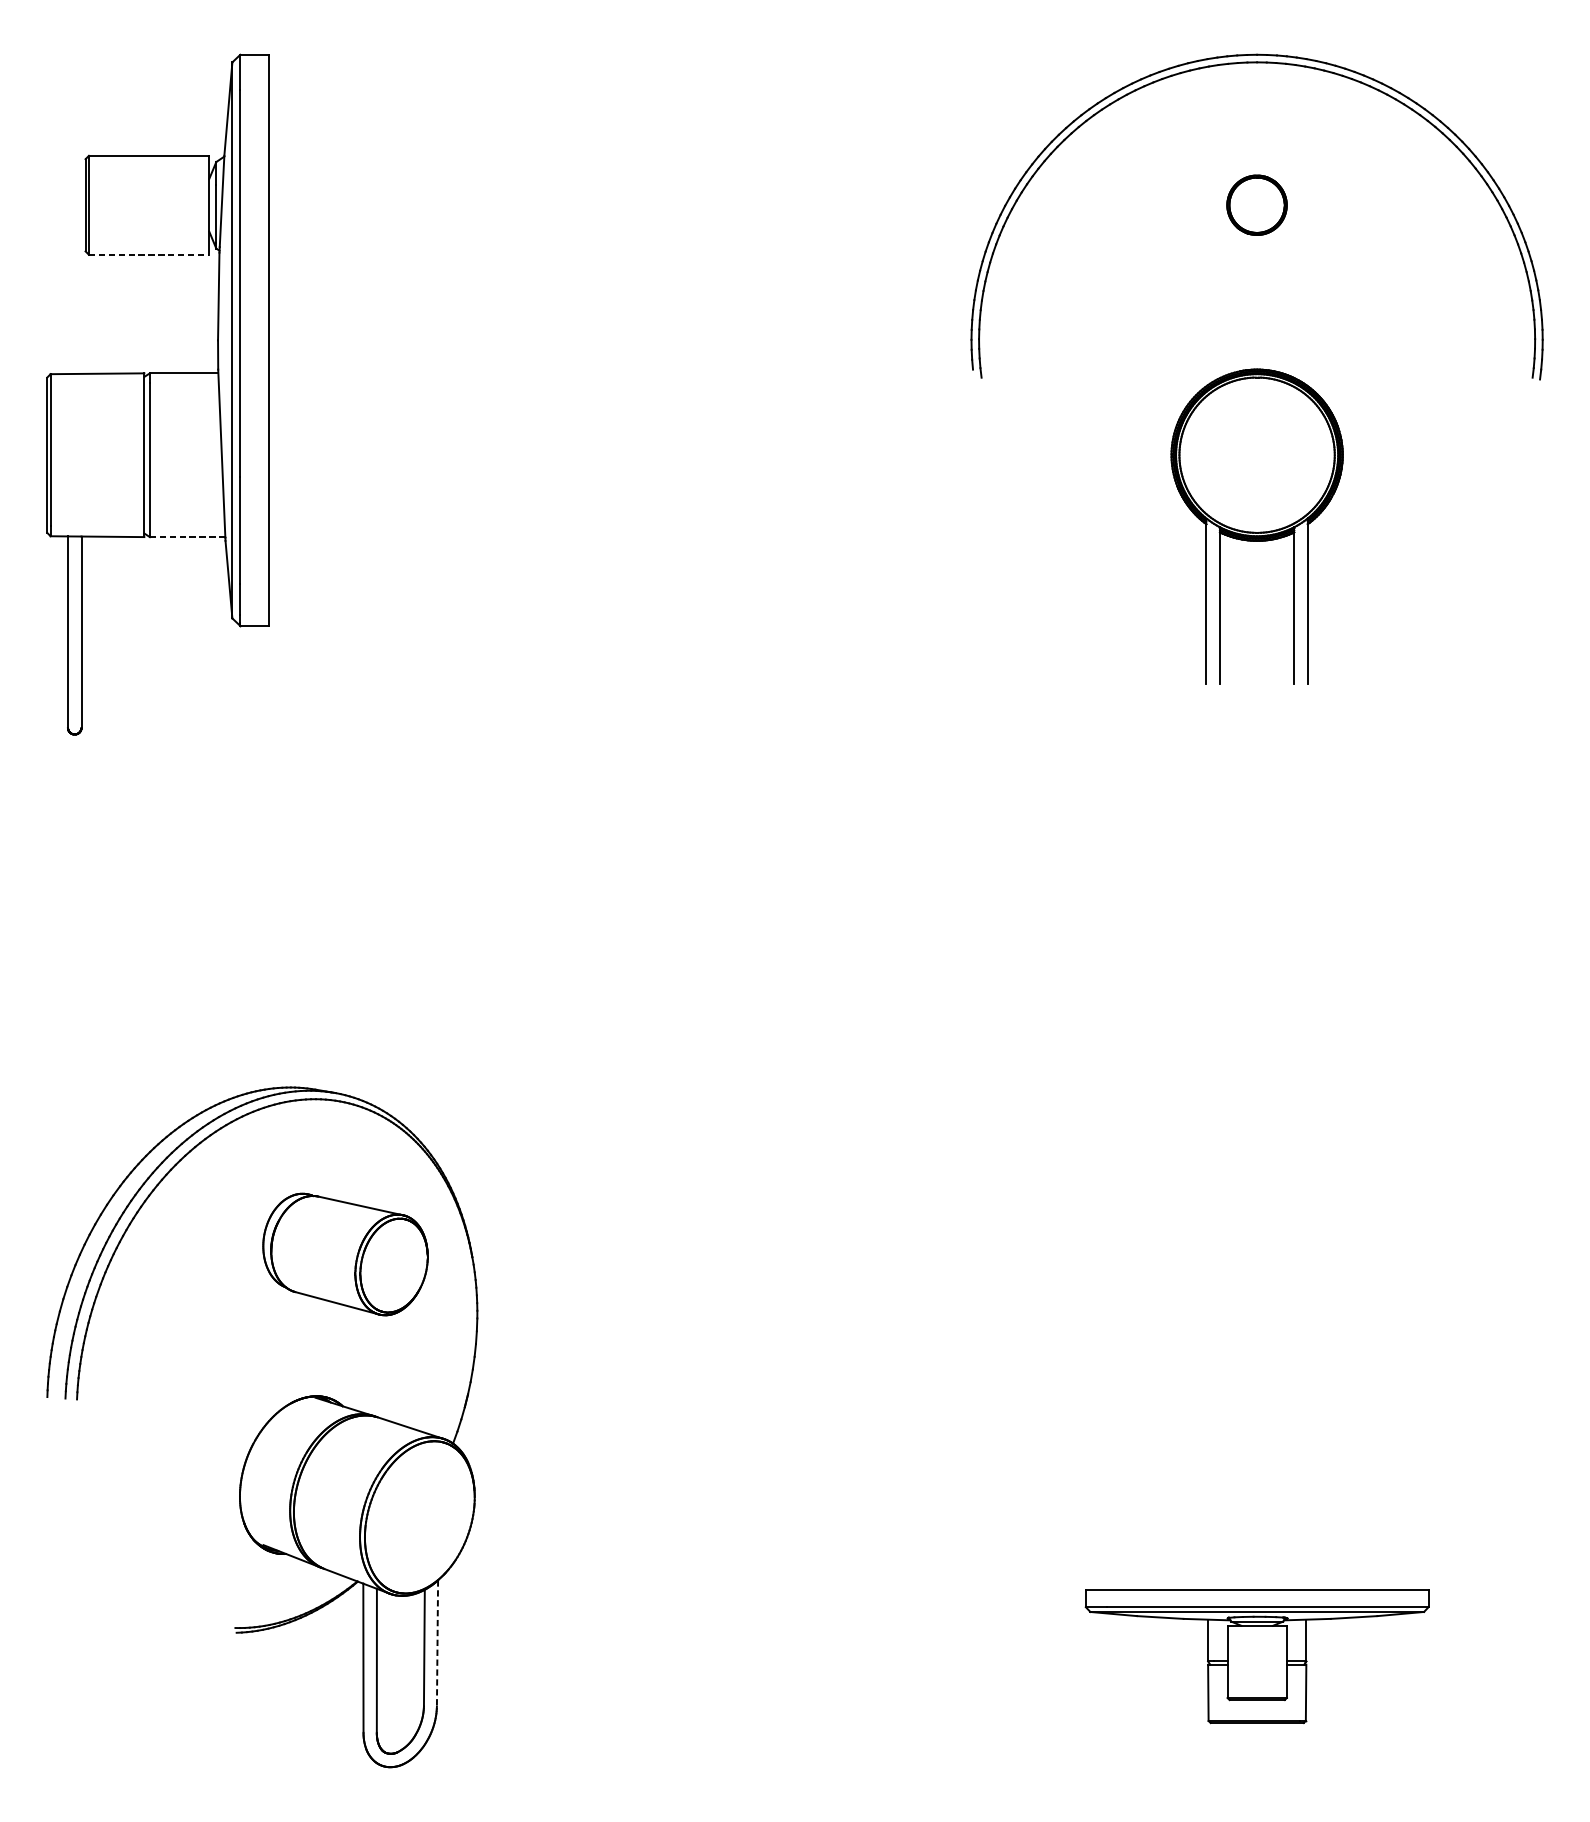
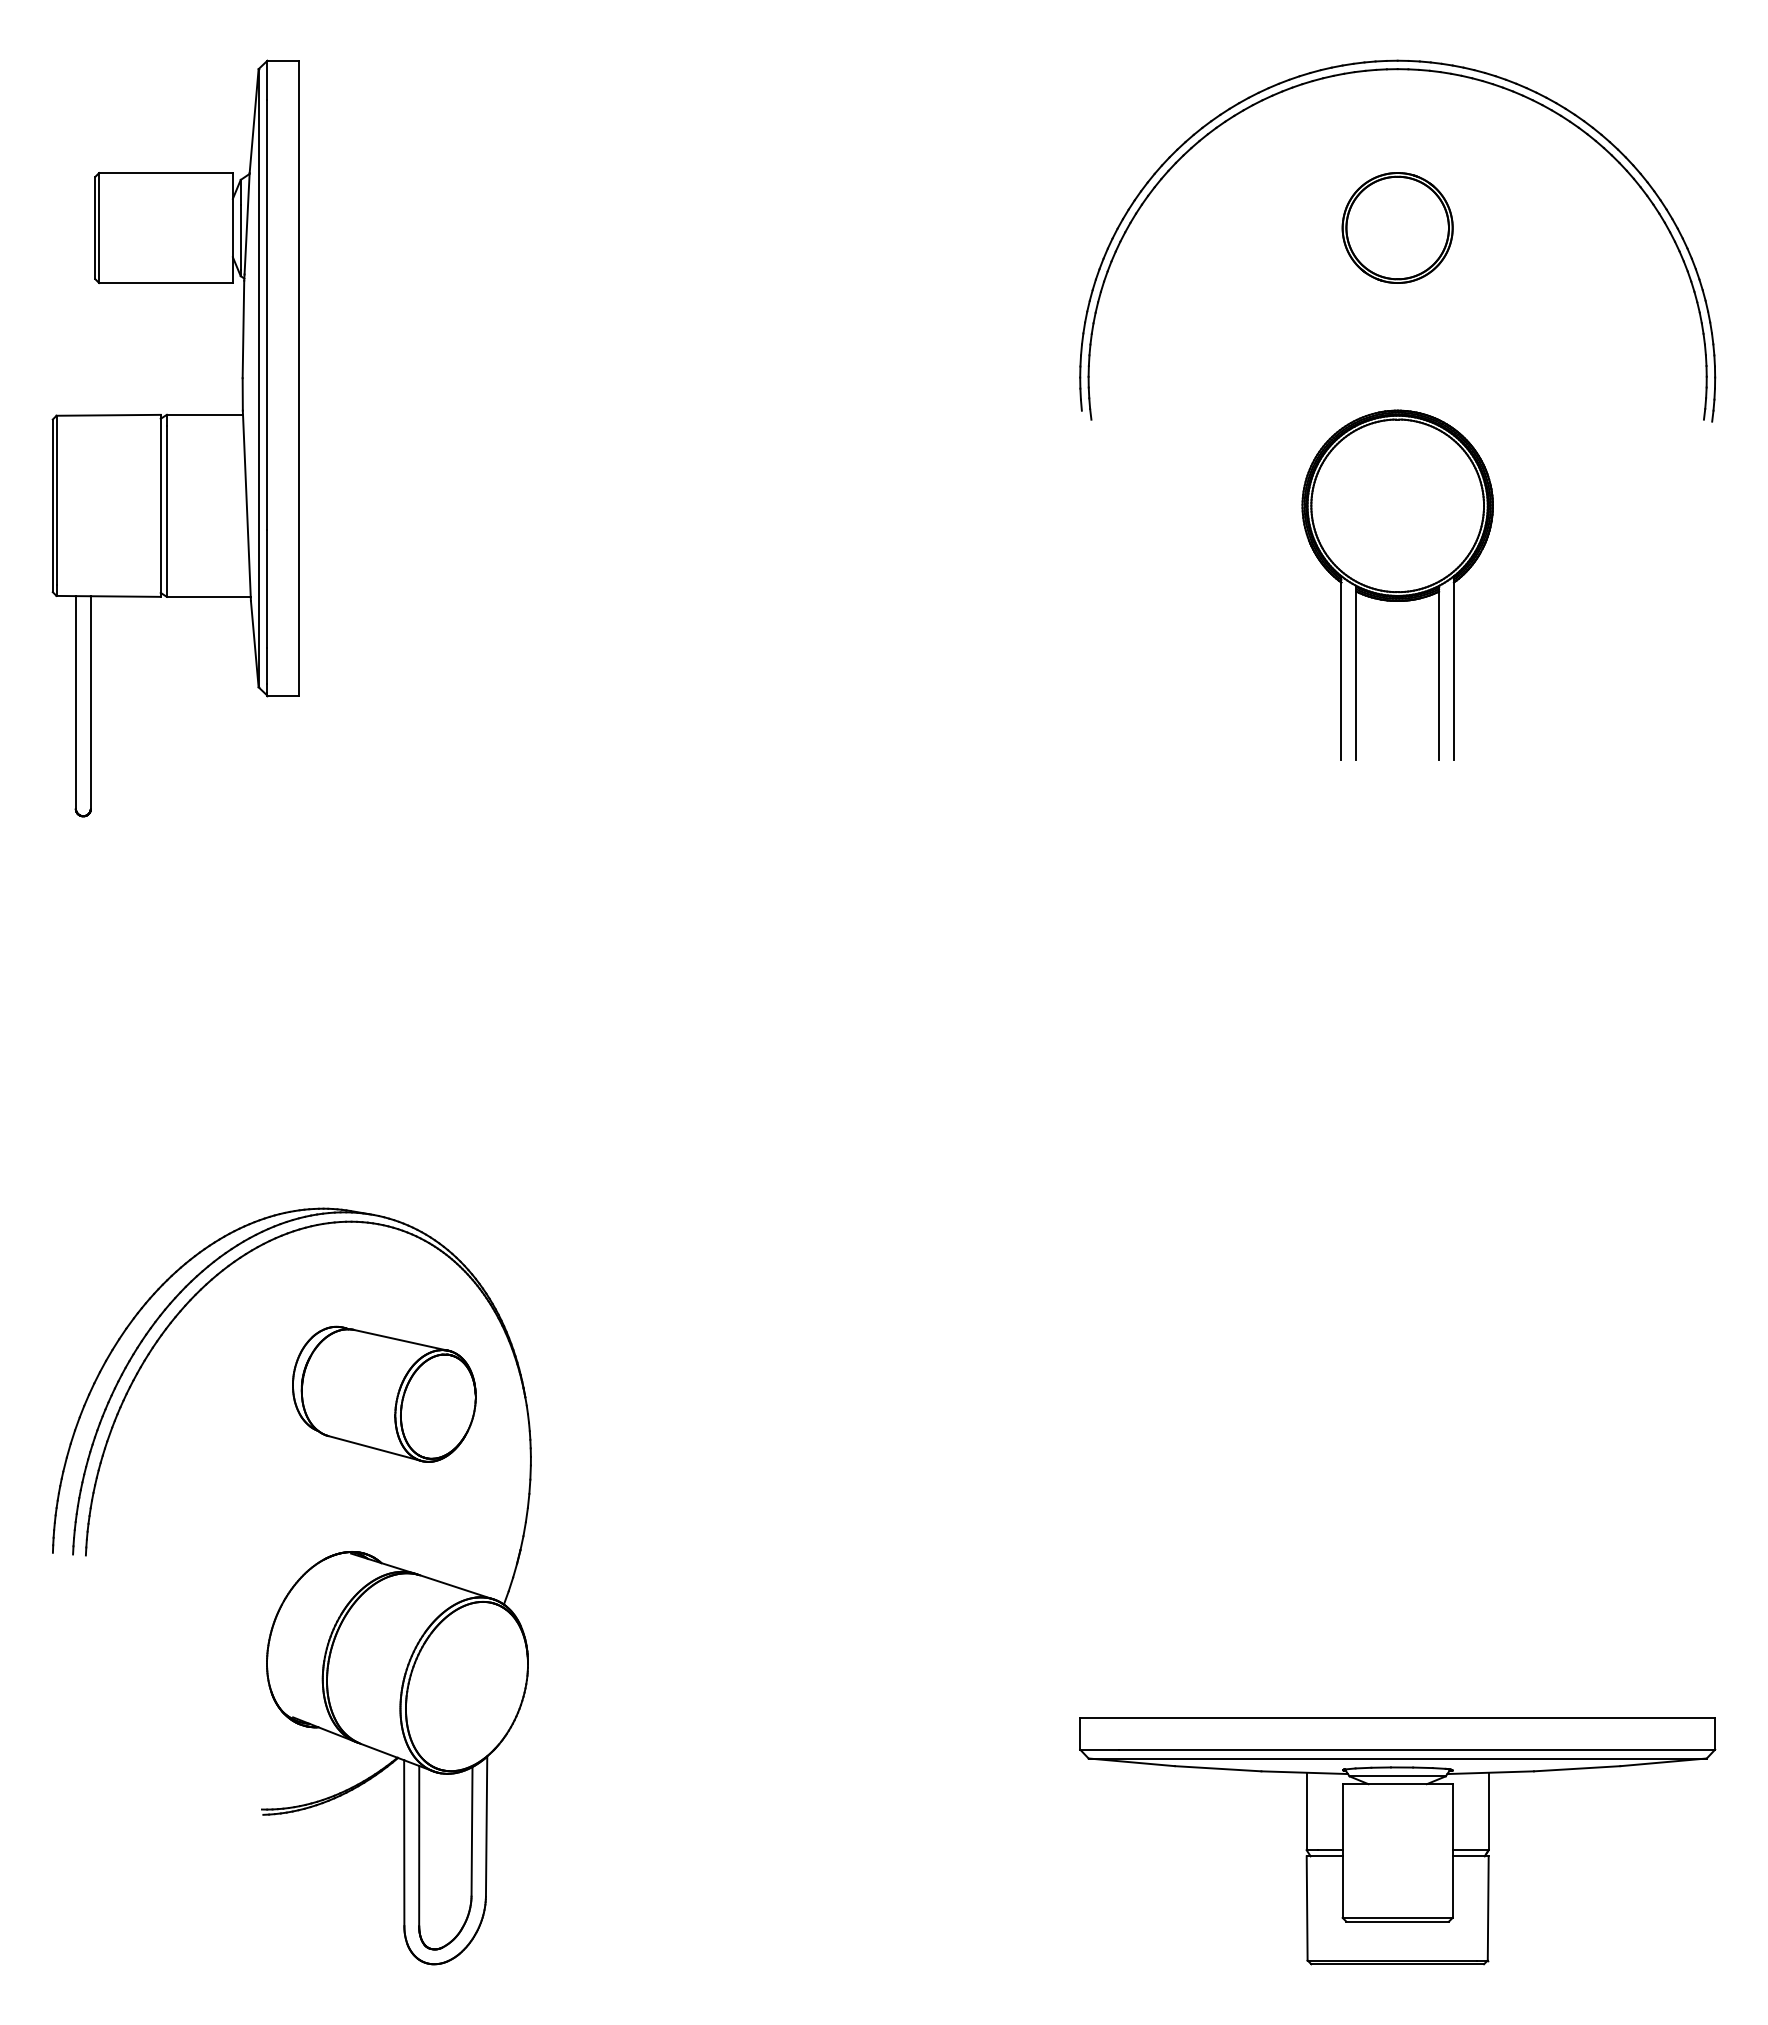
part: (1256, 204) -> (1397, 227), size x1.67
line: (149, 255) -> (166, 283), dashed -> solid
line: (187, 536) -> (208, 596), dashed -> solid
line: (437, 1644) -> (486, 1827), dashed -> solid
part: (1256, 1656) -> (1397, 1841), size x1.67

